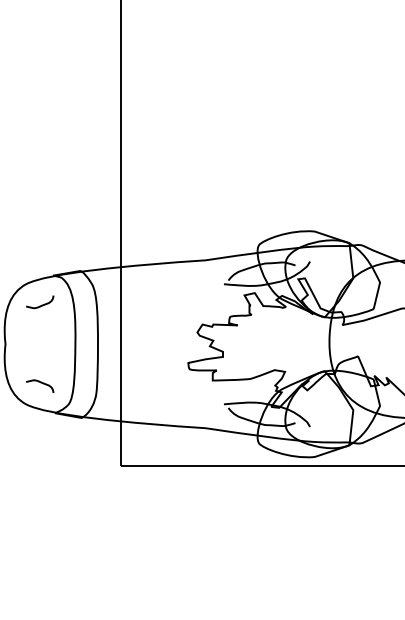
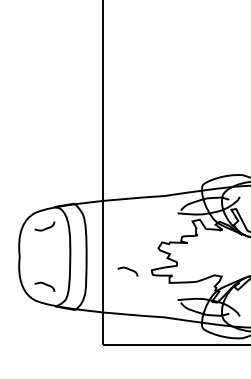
curve: (155, 362) -> (128, 269), added

